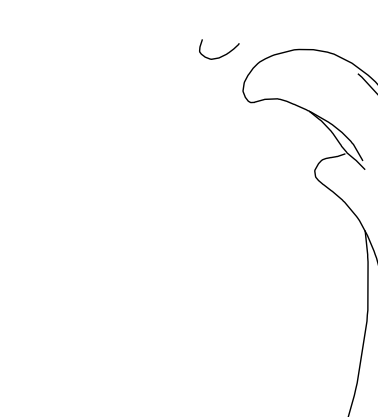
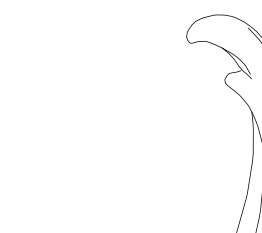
curve: (220, 56) -> (174, 18), removed

